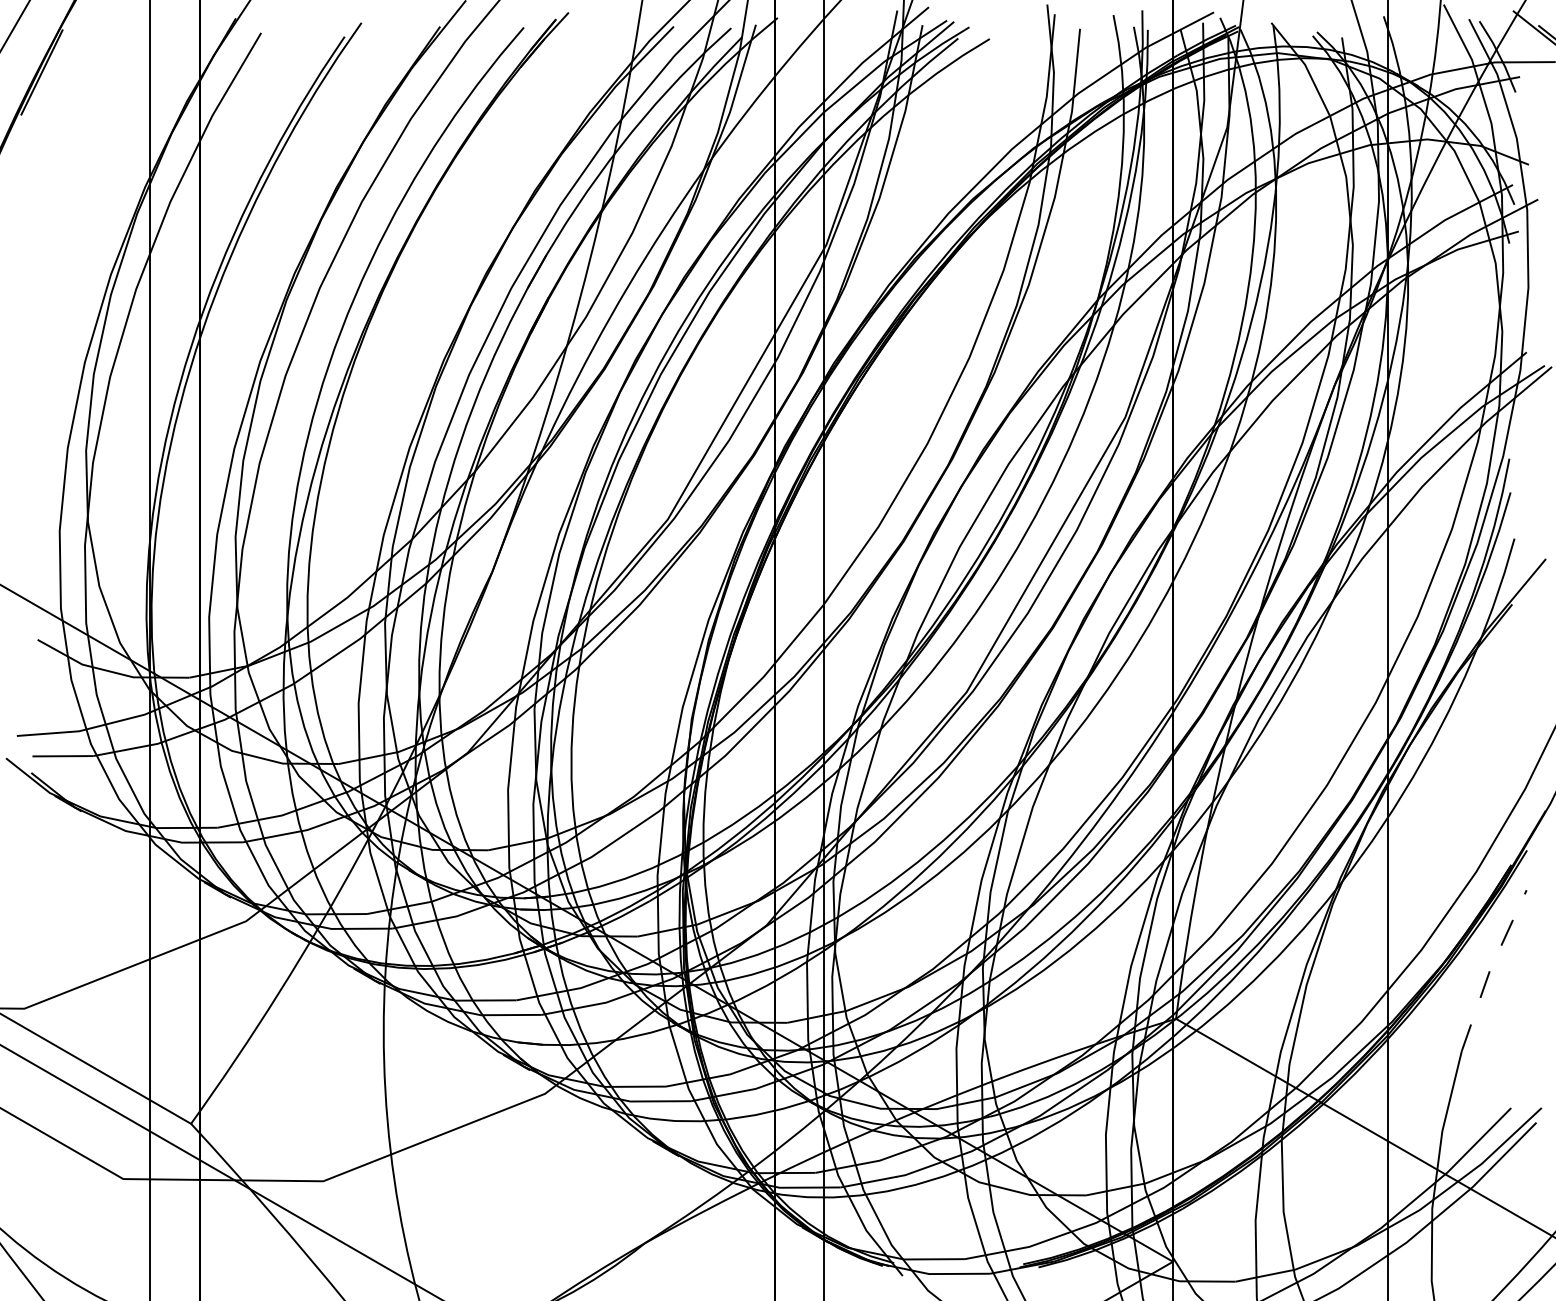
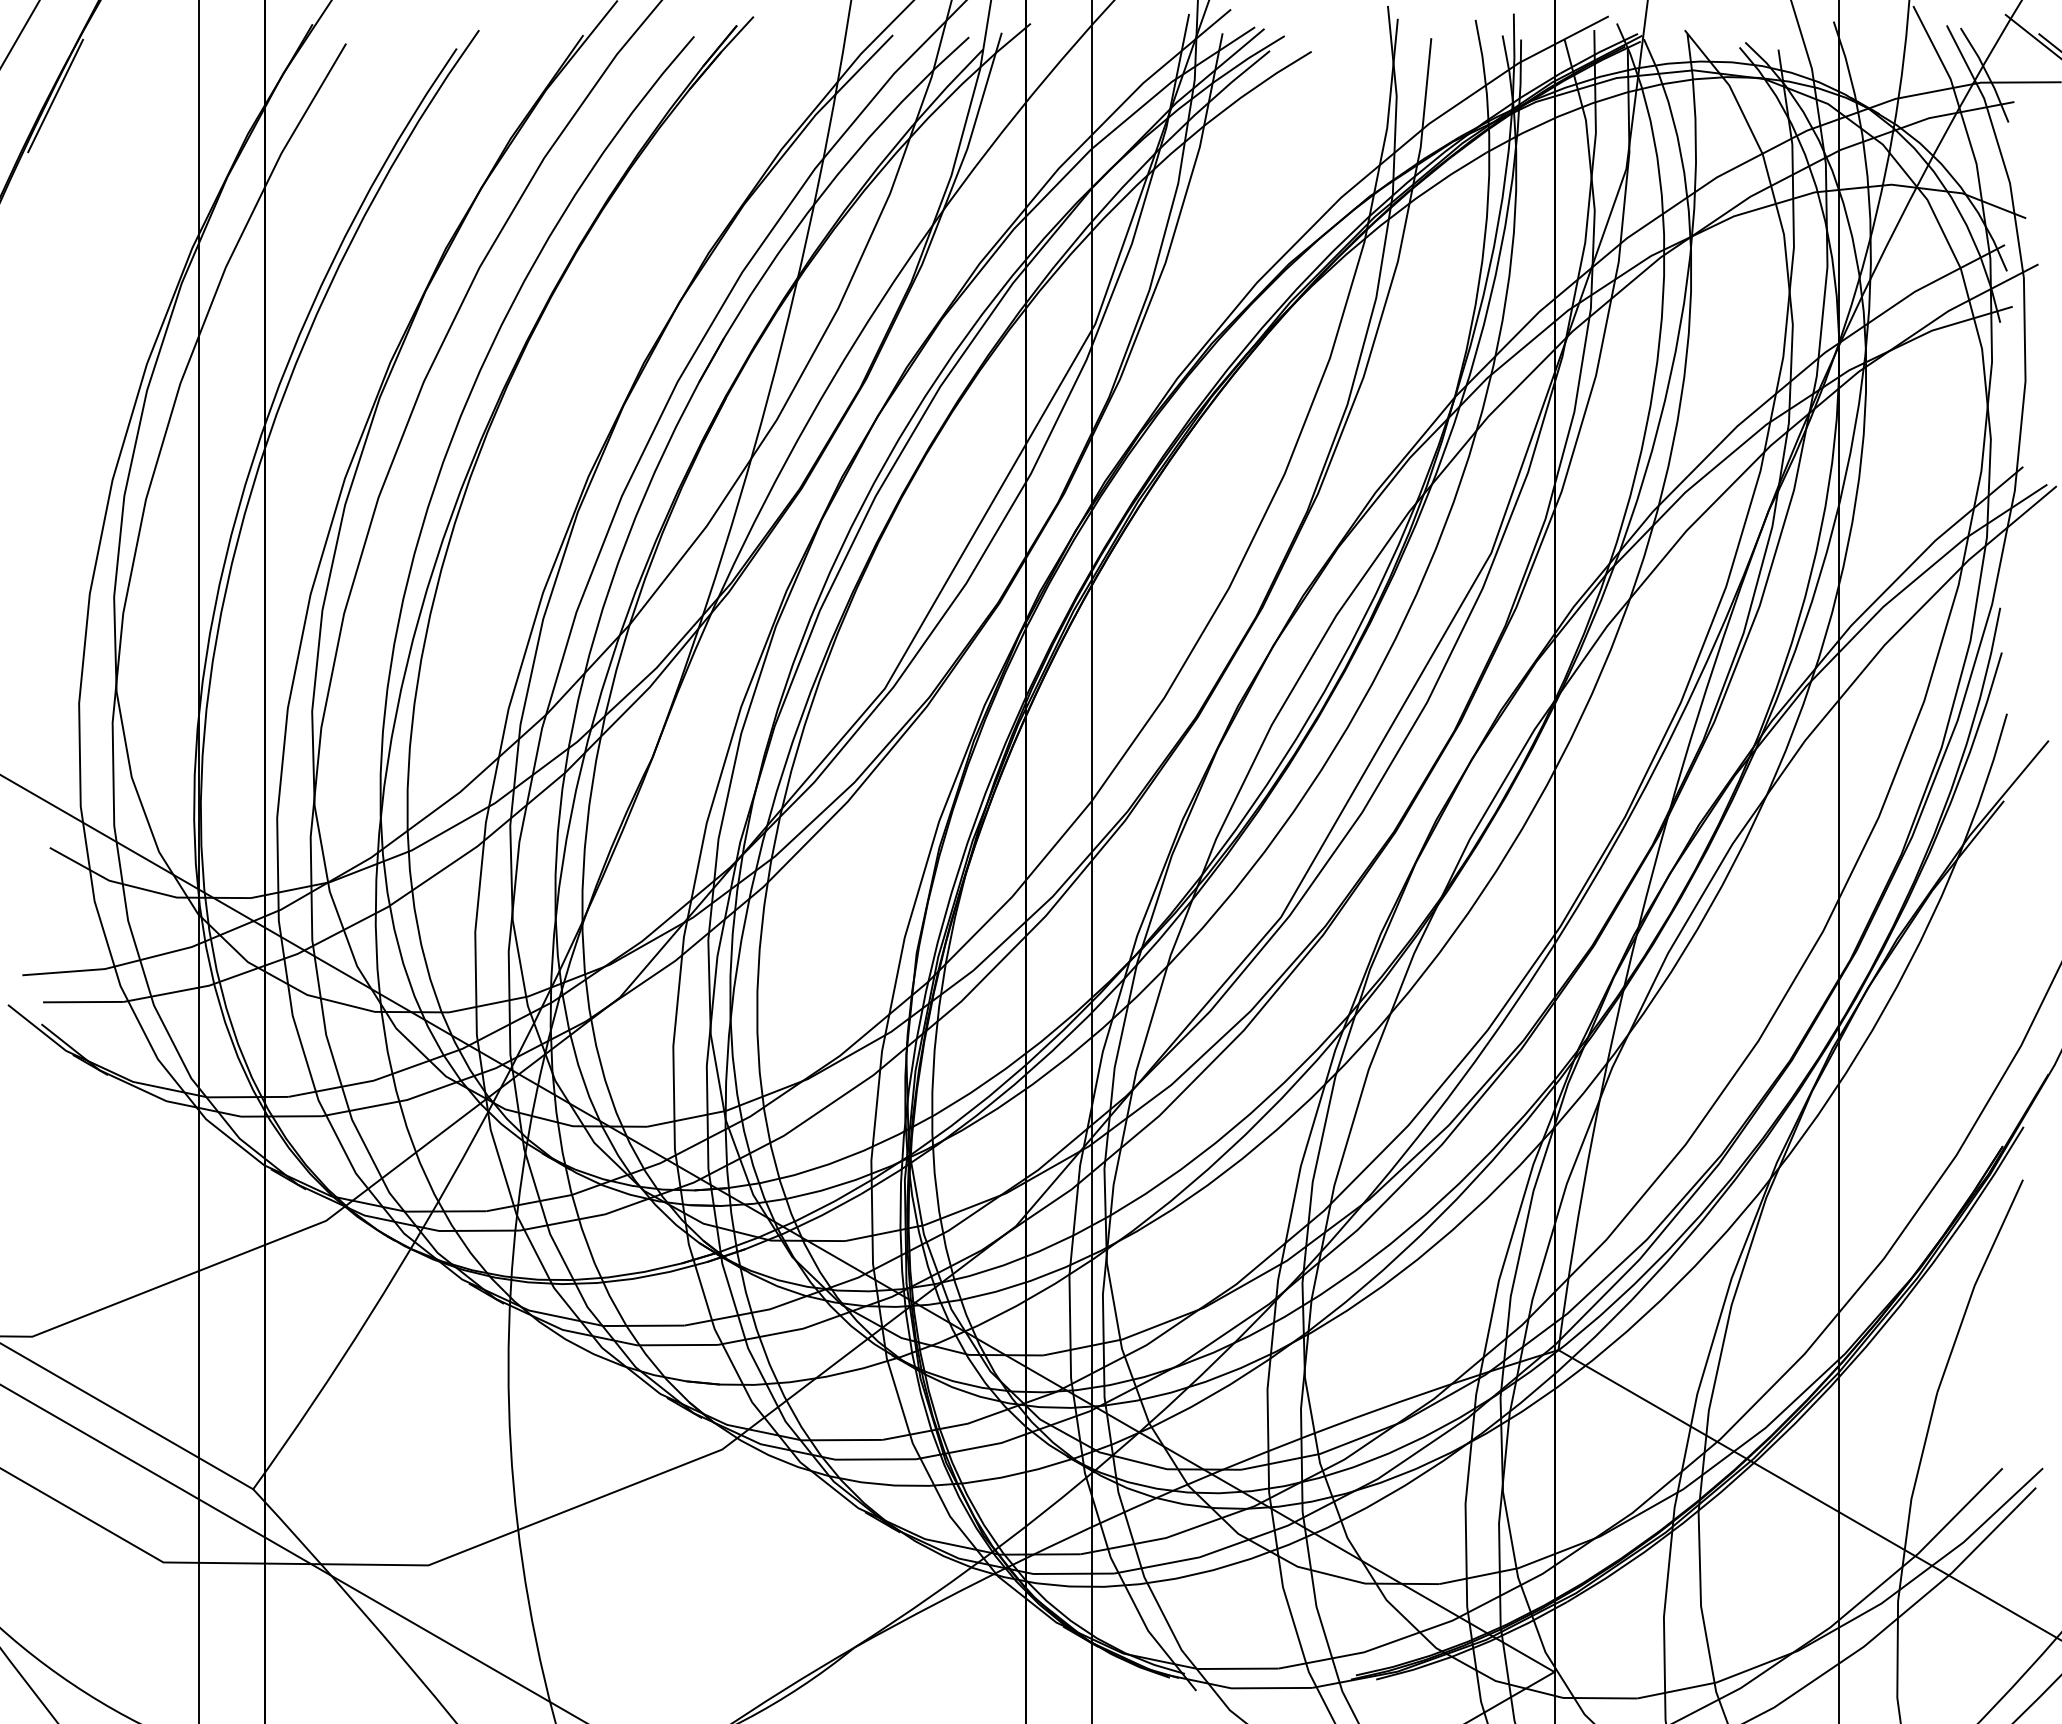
line: (1490, 969) -> (1975, 1284), dashed -> solid

